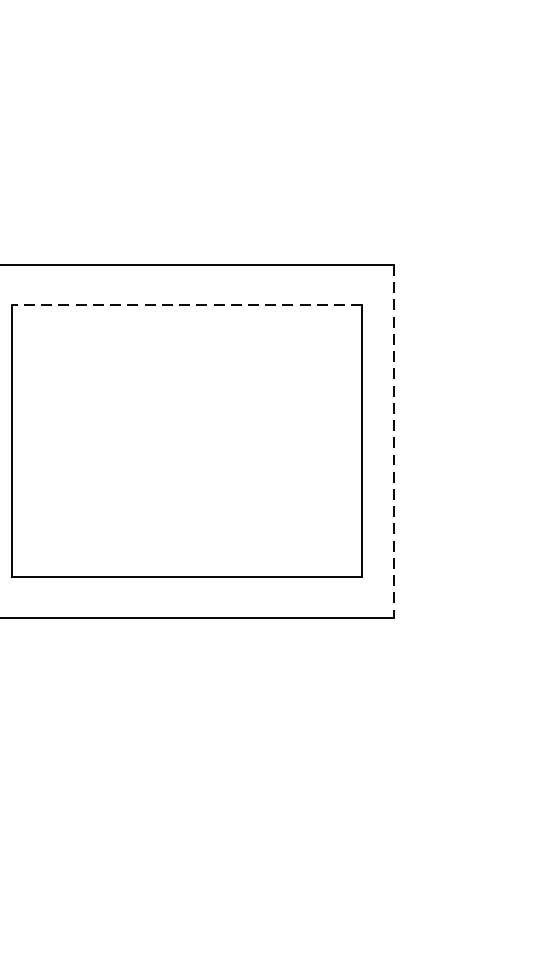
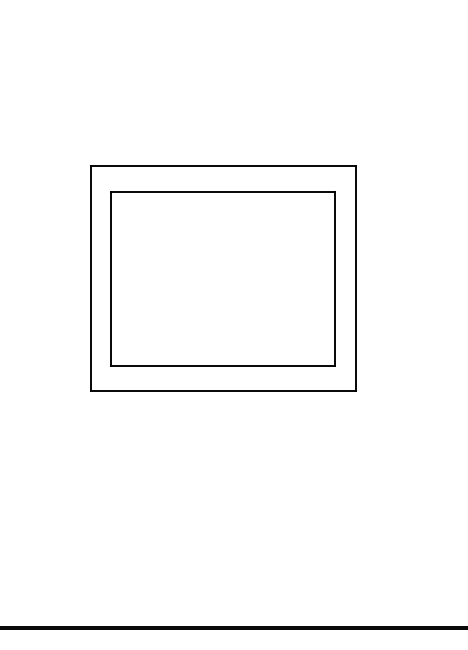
line: (187, 306) -> (223, 192), dashed -> solid
line: (394, 440) -> (355, 278), dashed -> solid

